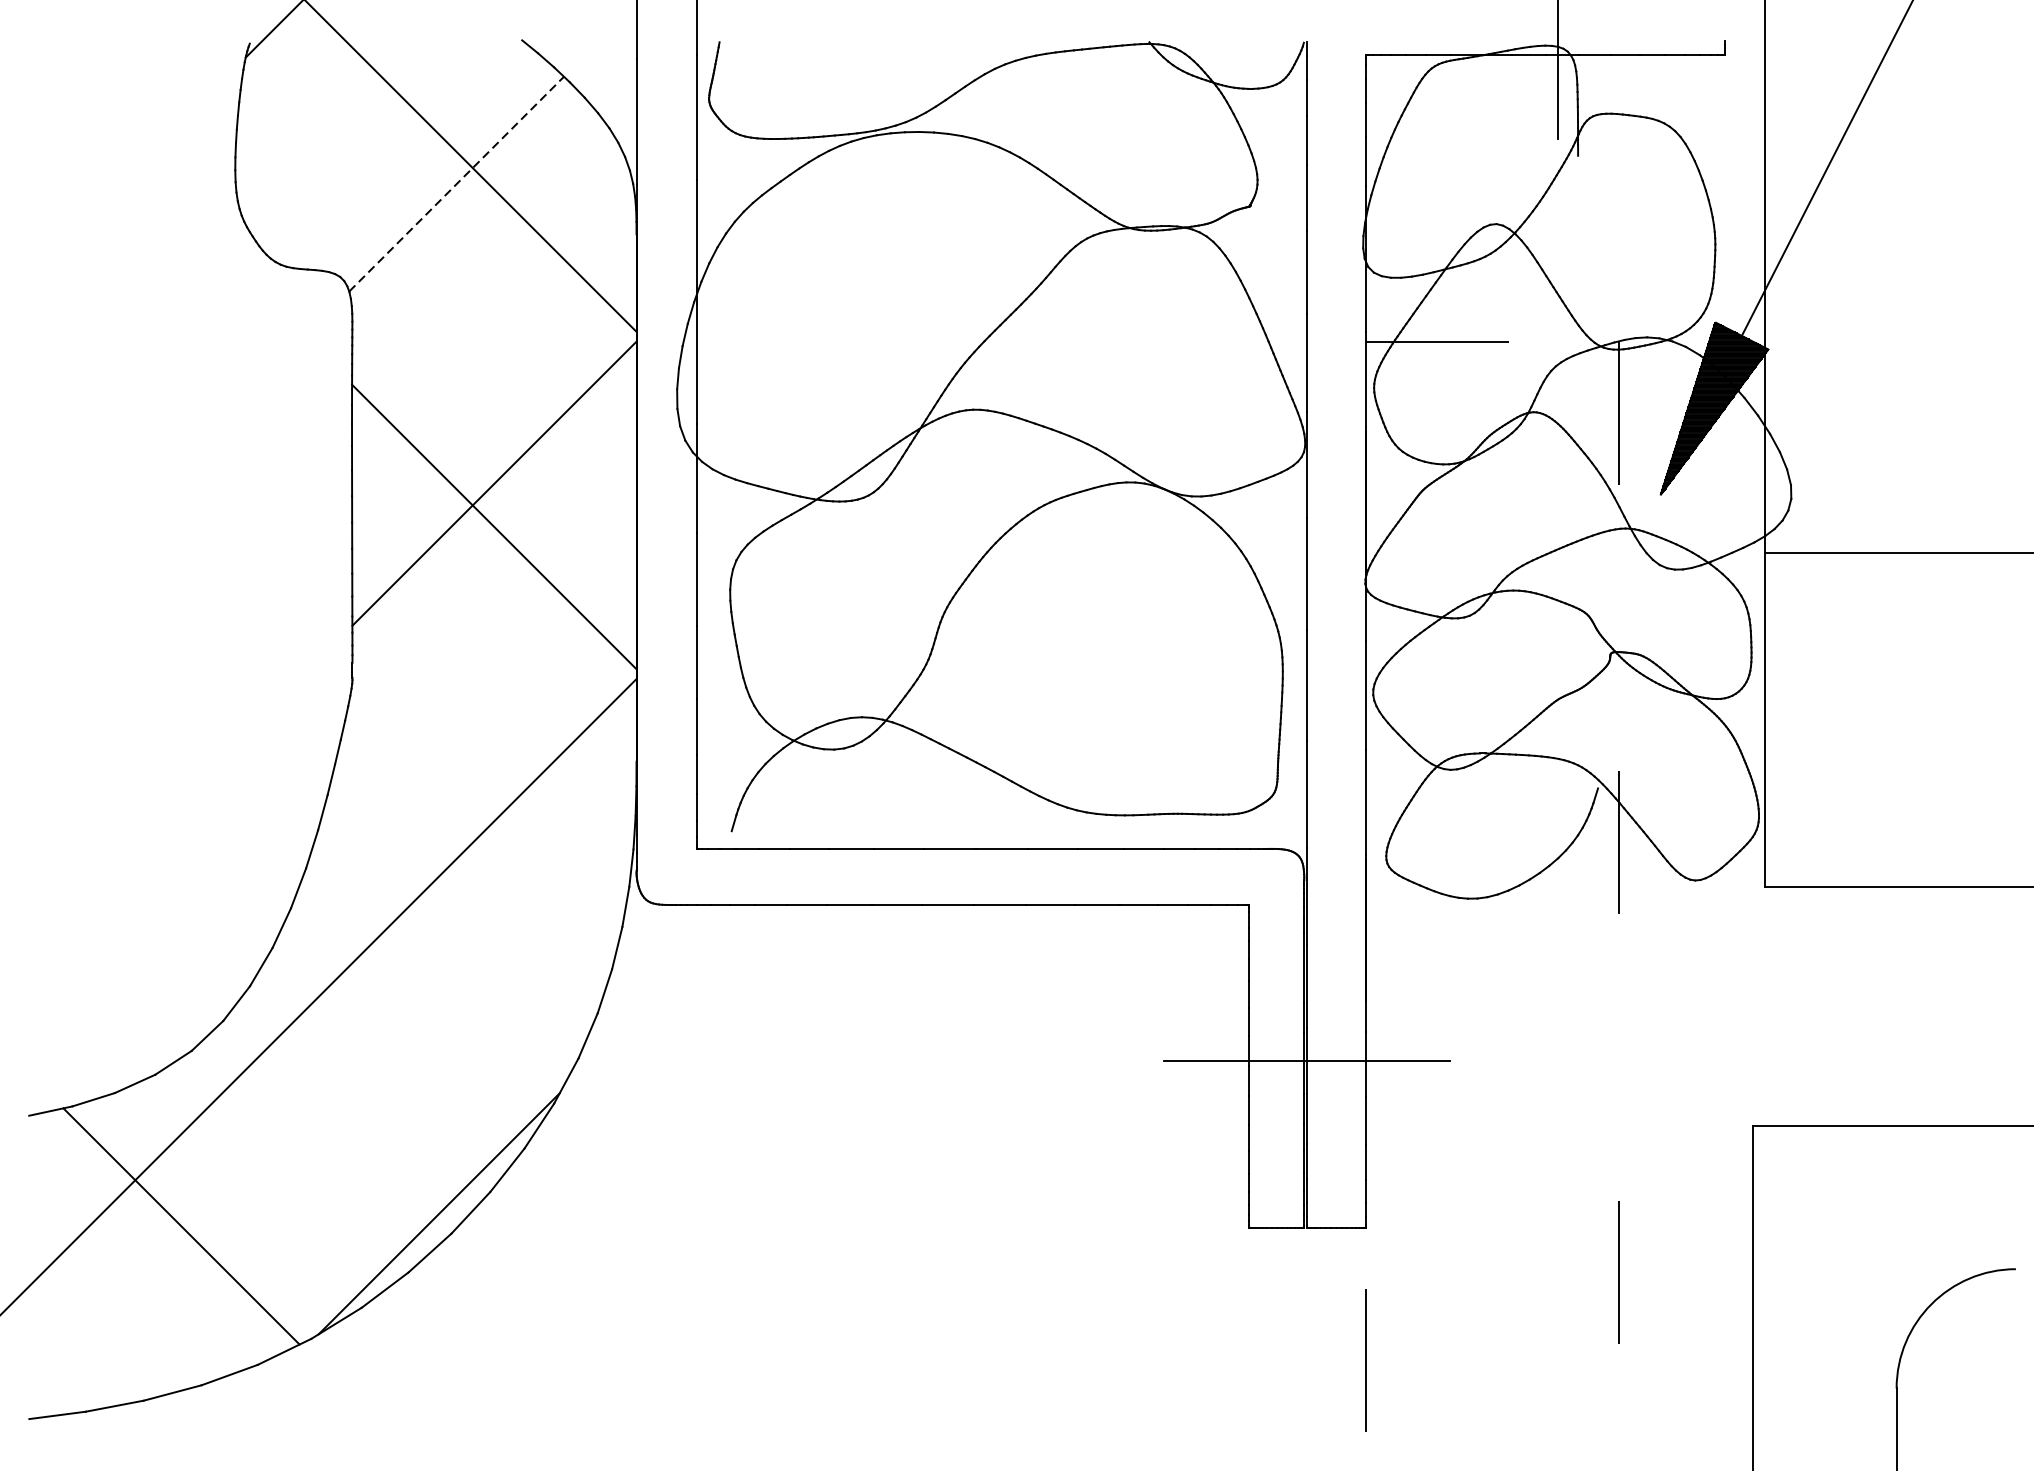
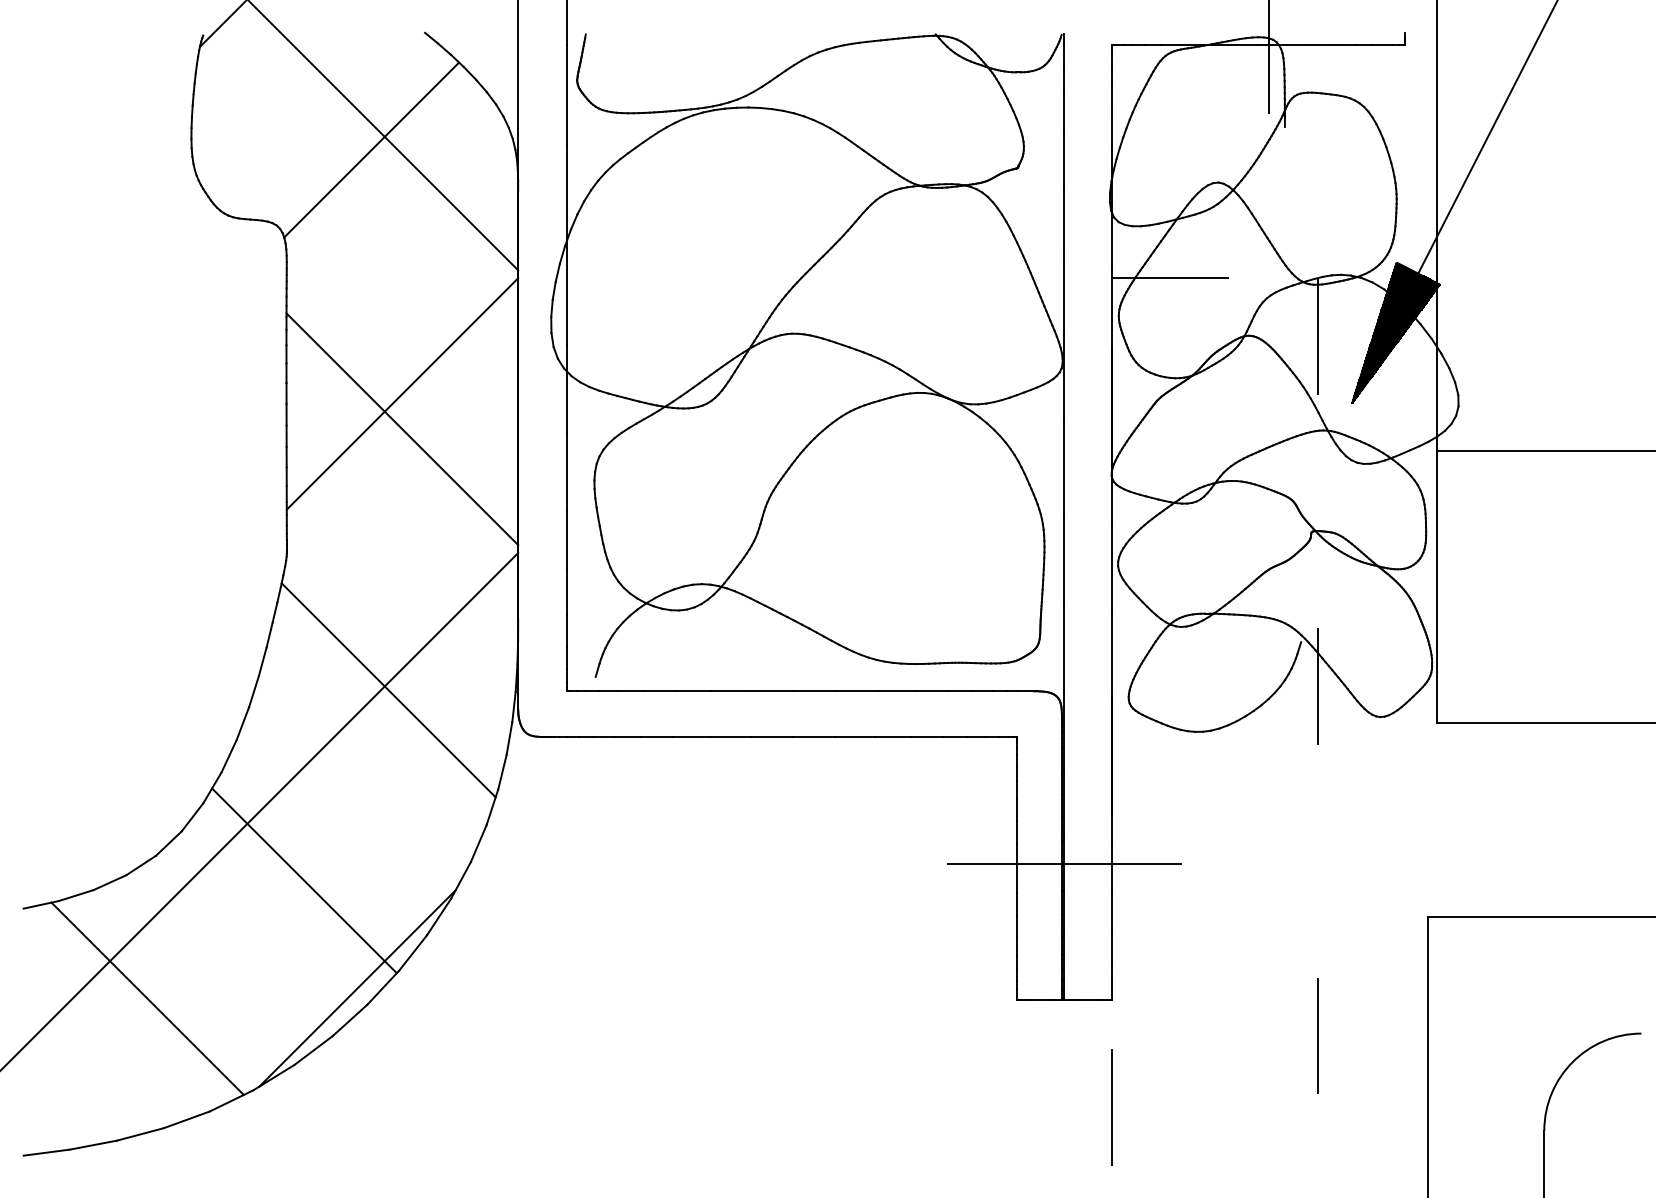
line: (456, 184) -> (371, 150), dashed -> solid
line: (477, 847) -> (388, 690), added
line: (374, 1081) -> (304, 880), added

